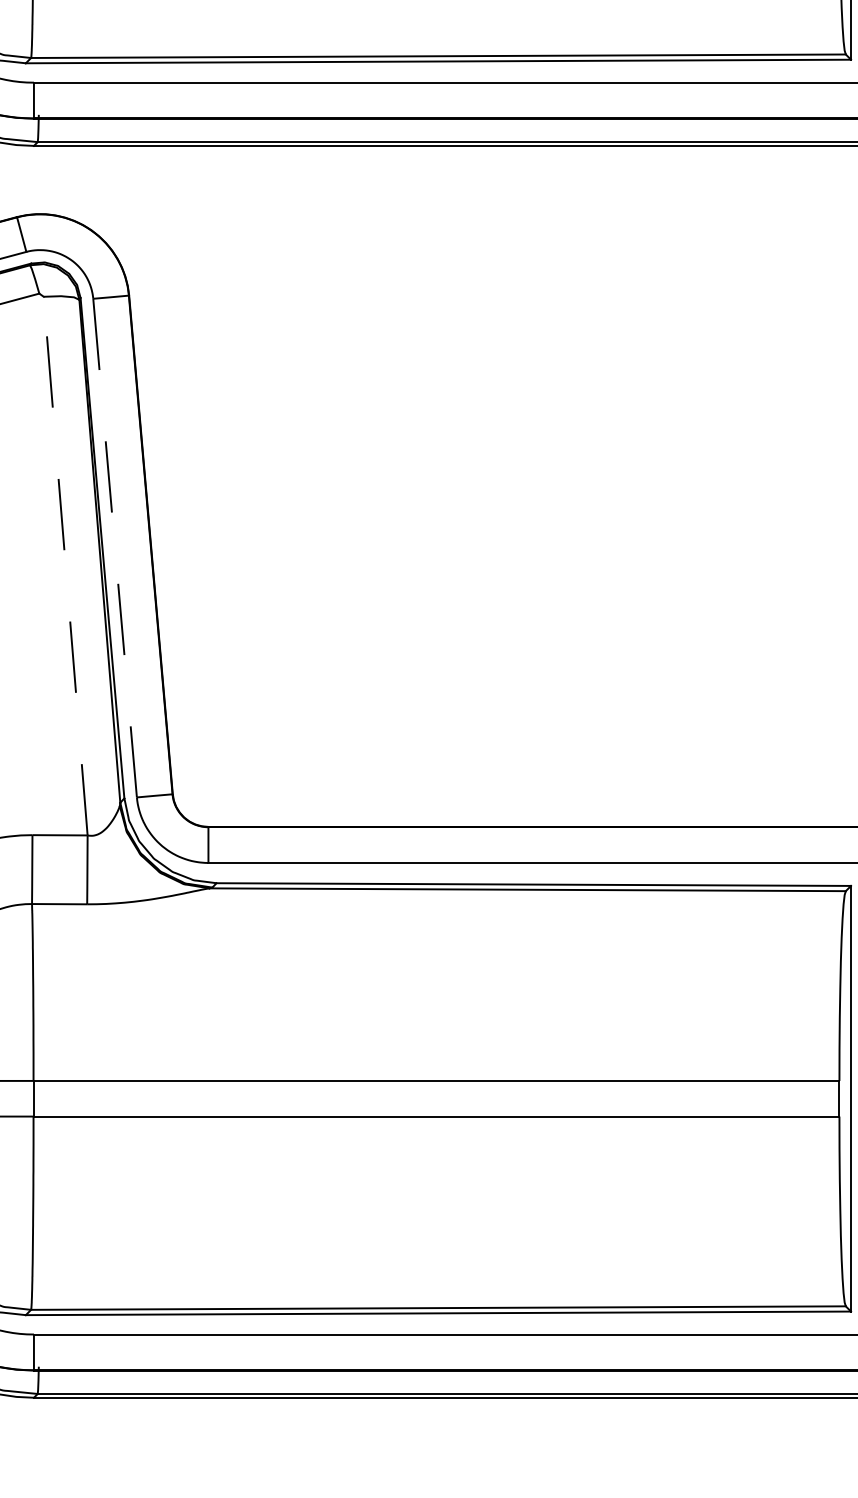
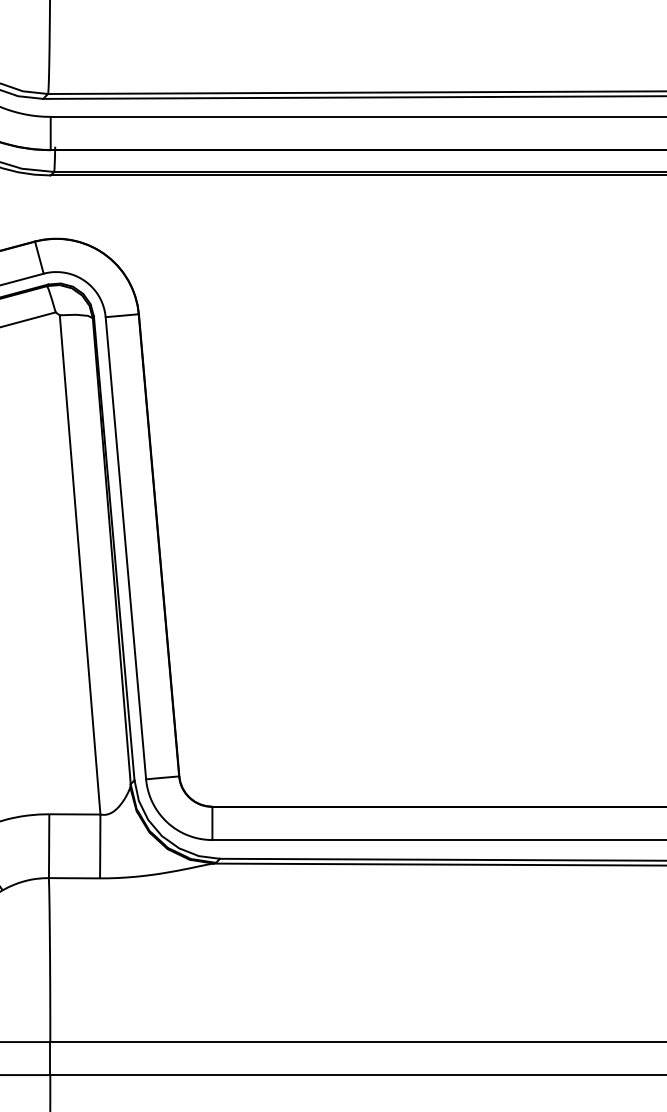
line: (115, 548) -> (126, 548), dashed -> solid
line: (65, 565) -> (79, 564), dashed -> solid

